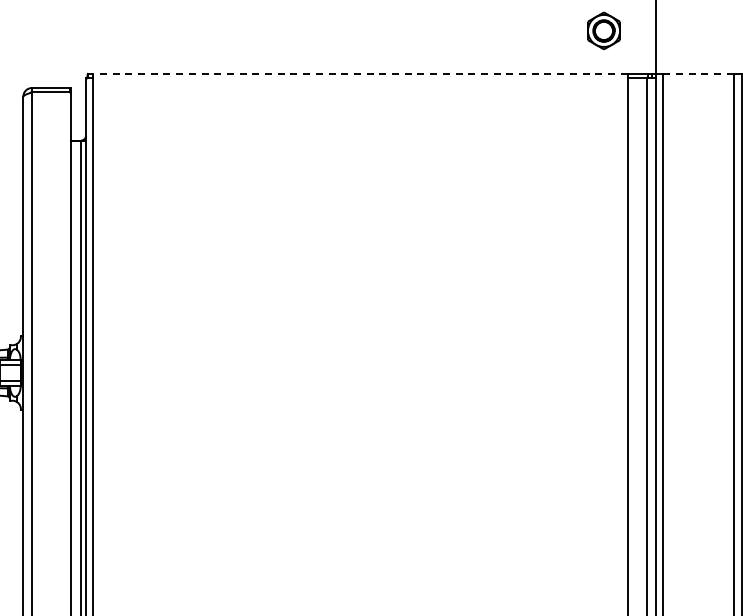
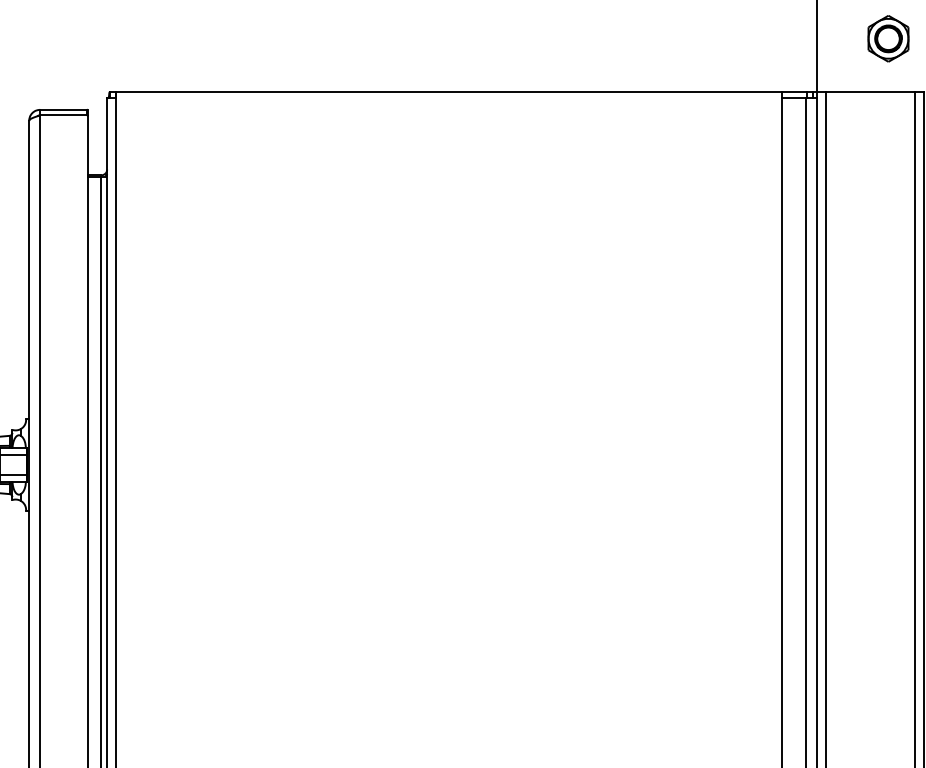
part: (603, 30) -> (887, 38), moved
line: (359, 73) -> (448, 91), dashed -> solid
line: (698, 73) -> (870, 91), dashed -> solid

